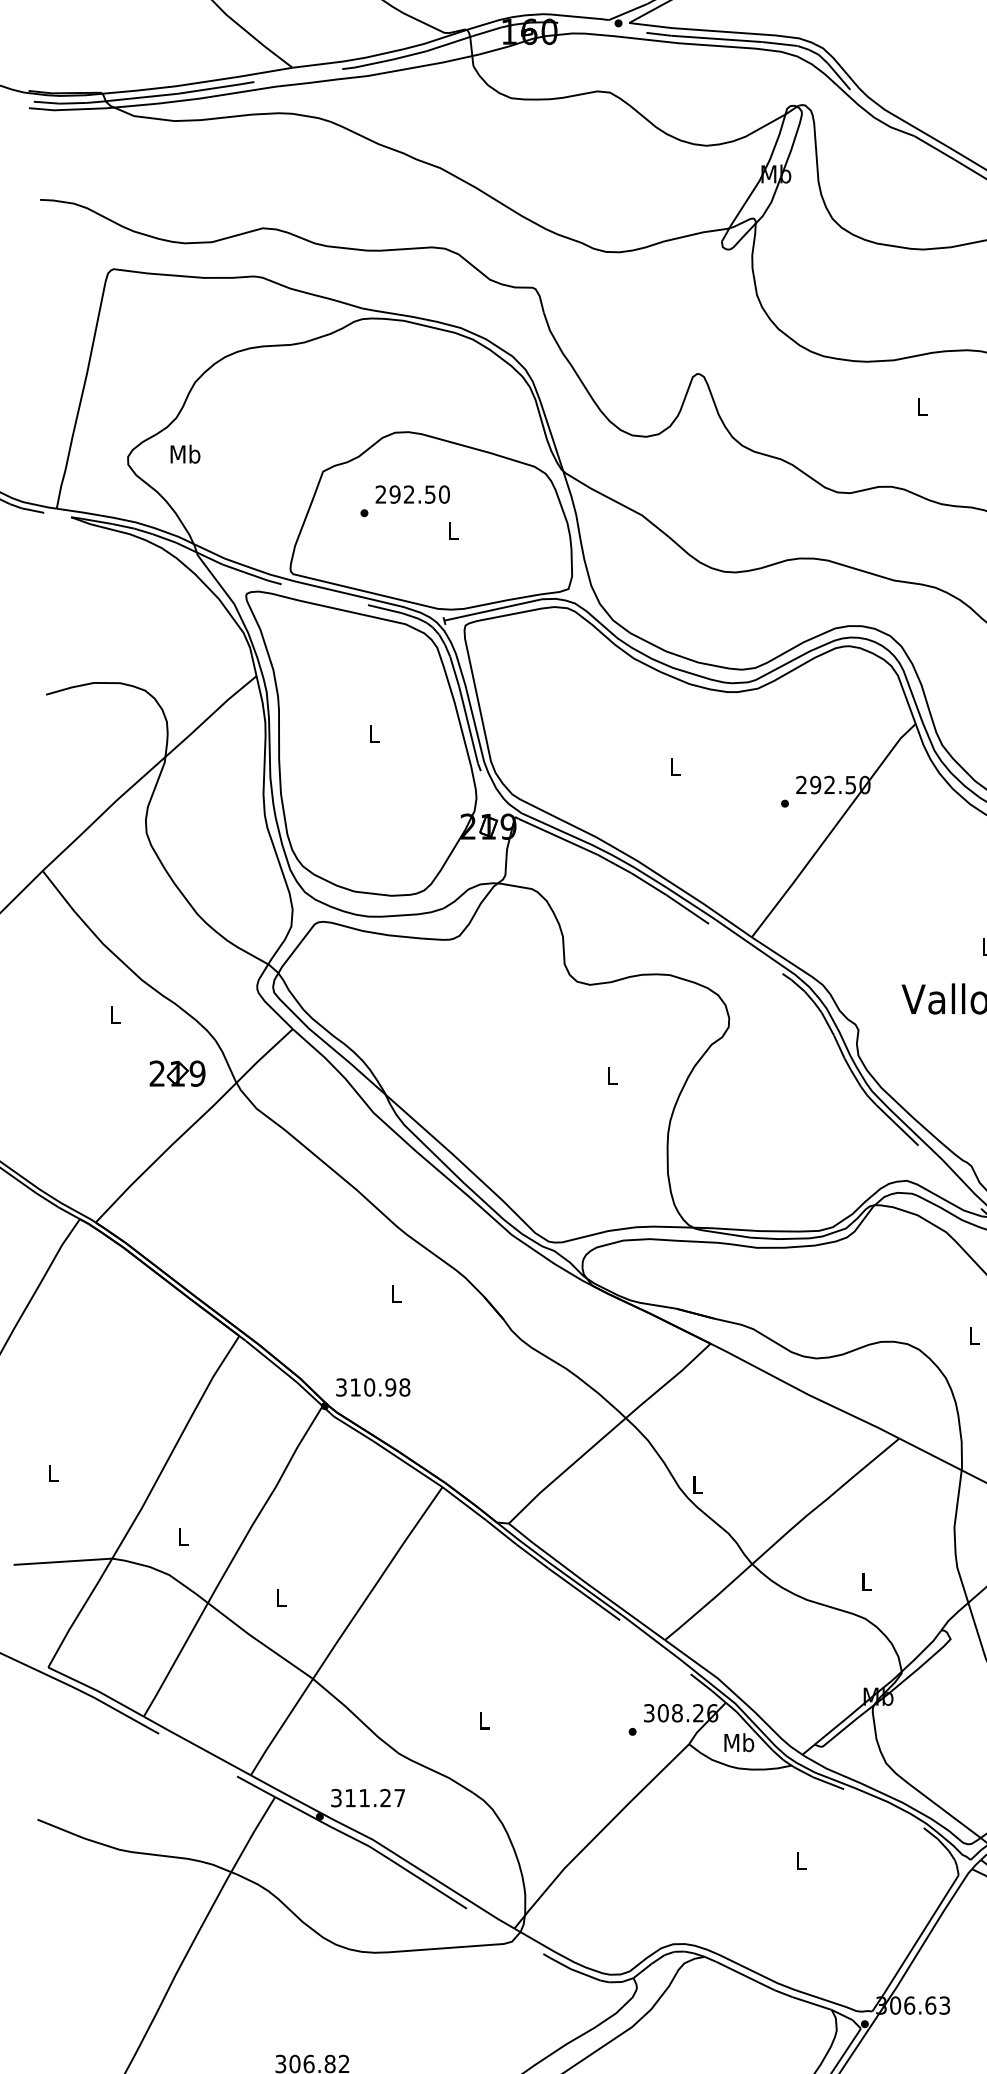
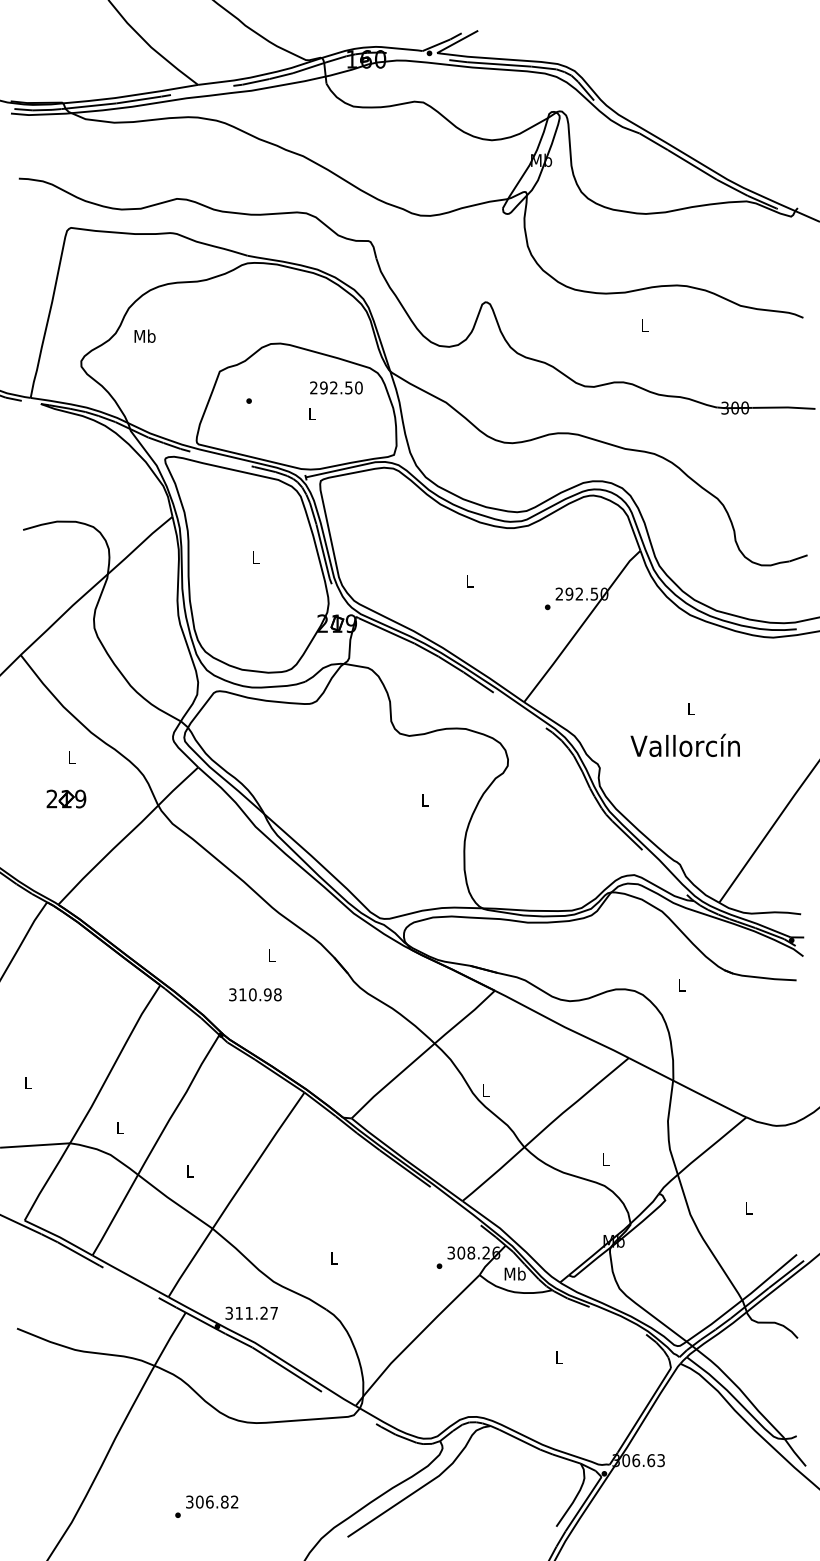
text: (184, 453) -> (144, 335), moved
text: (412, 494) -> (336, 387), moved
part: (177, 1072) -> (66, 798), moved
text: (373, 1387) -> (255, 994), moved

